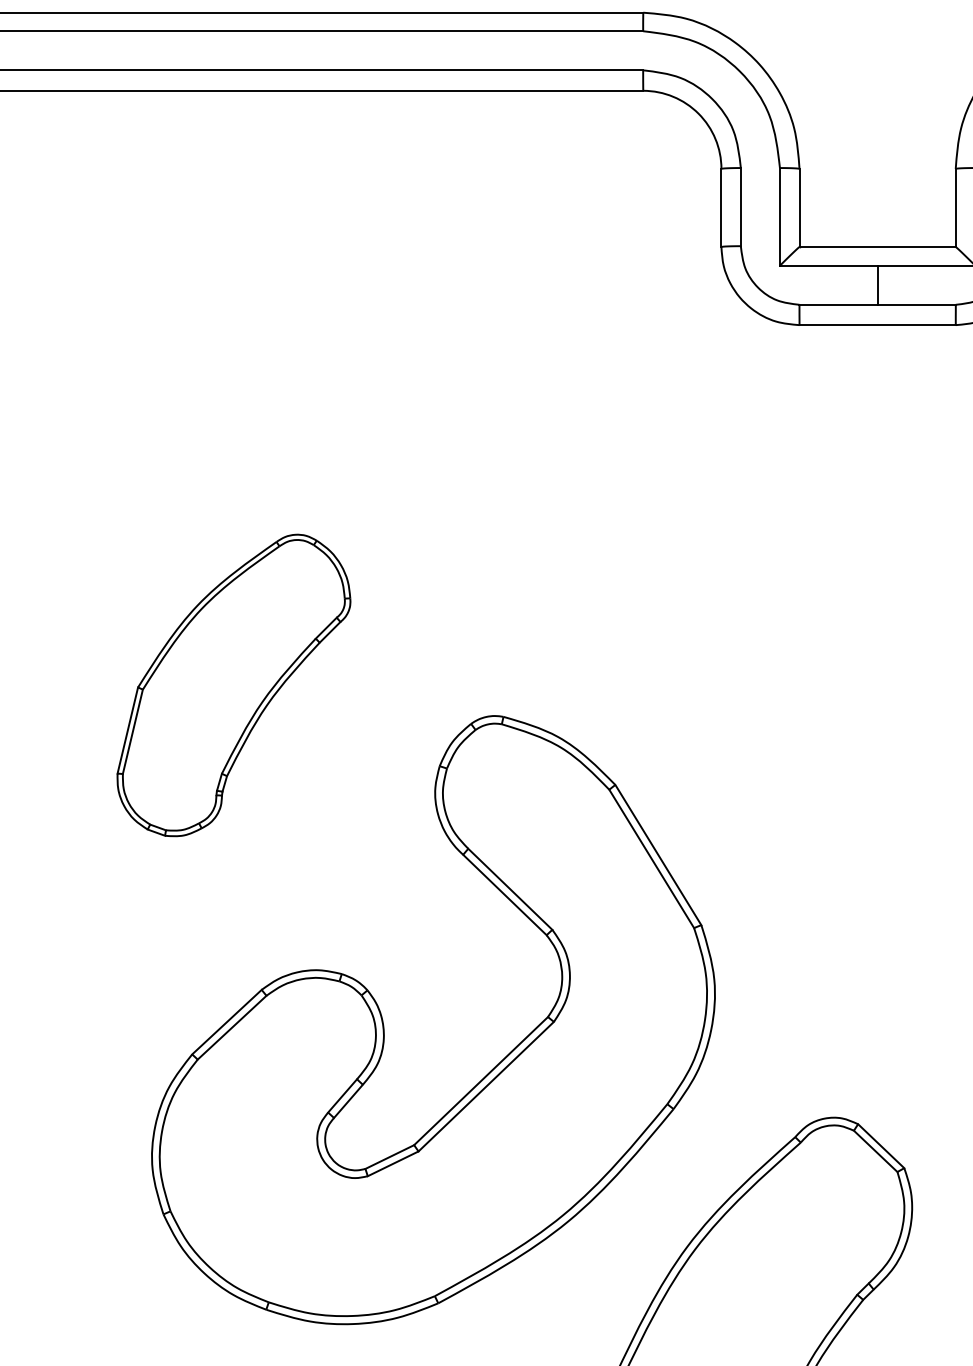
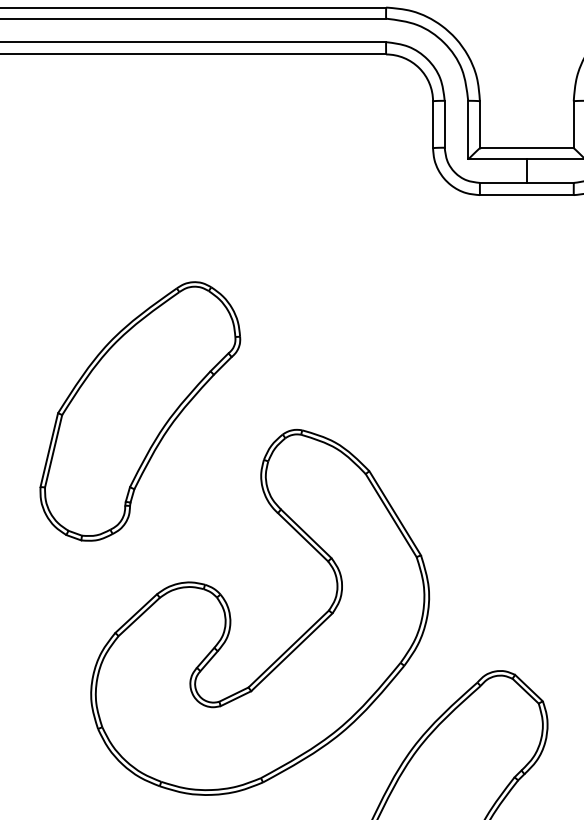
part: (234, 685) -> (140, 411), size x1.43

